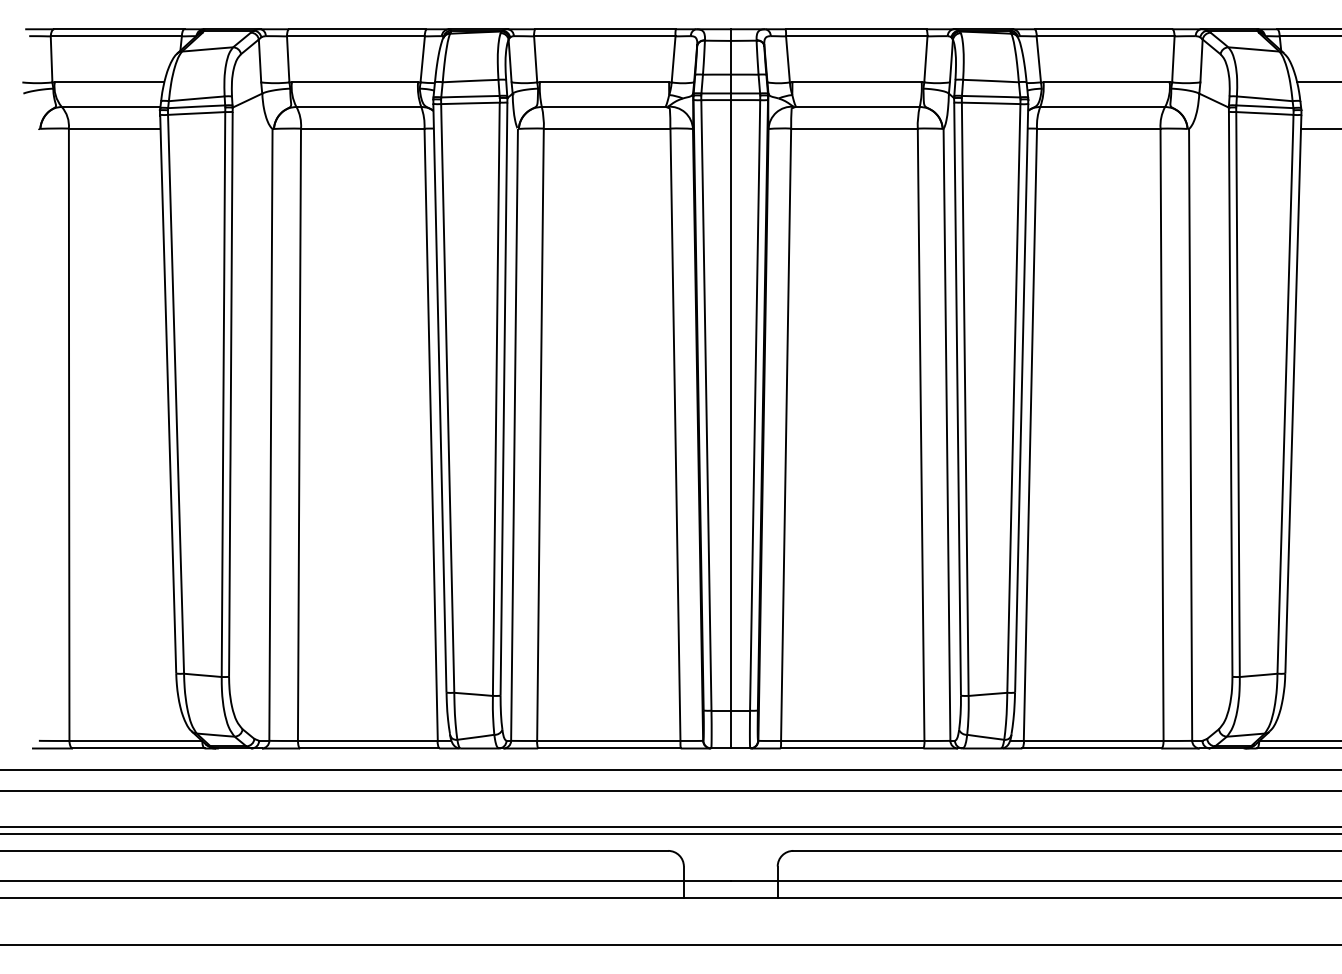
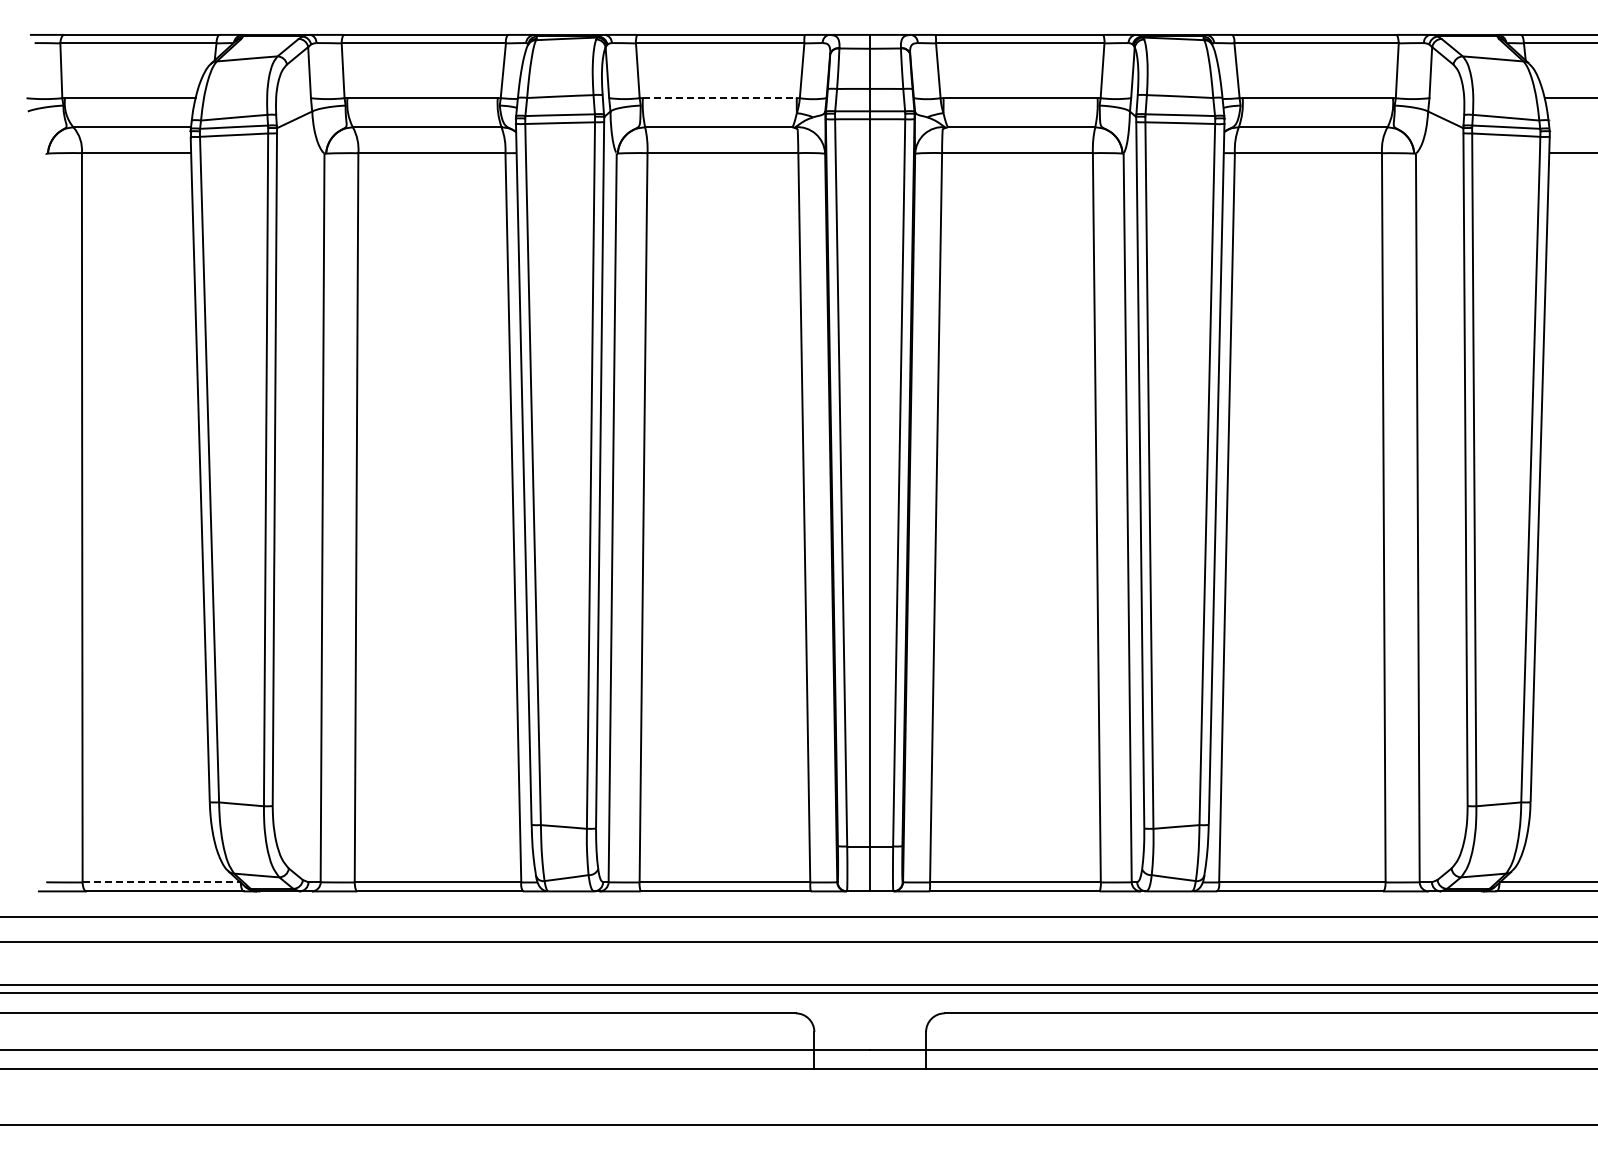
line: (604, 82) -> (719, 98), solid -> dashed
line: (136, 741) -> (162, 882), solid -> dashed

